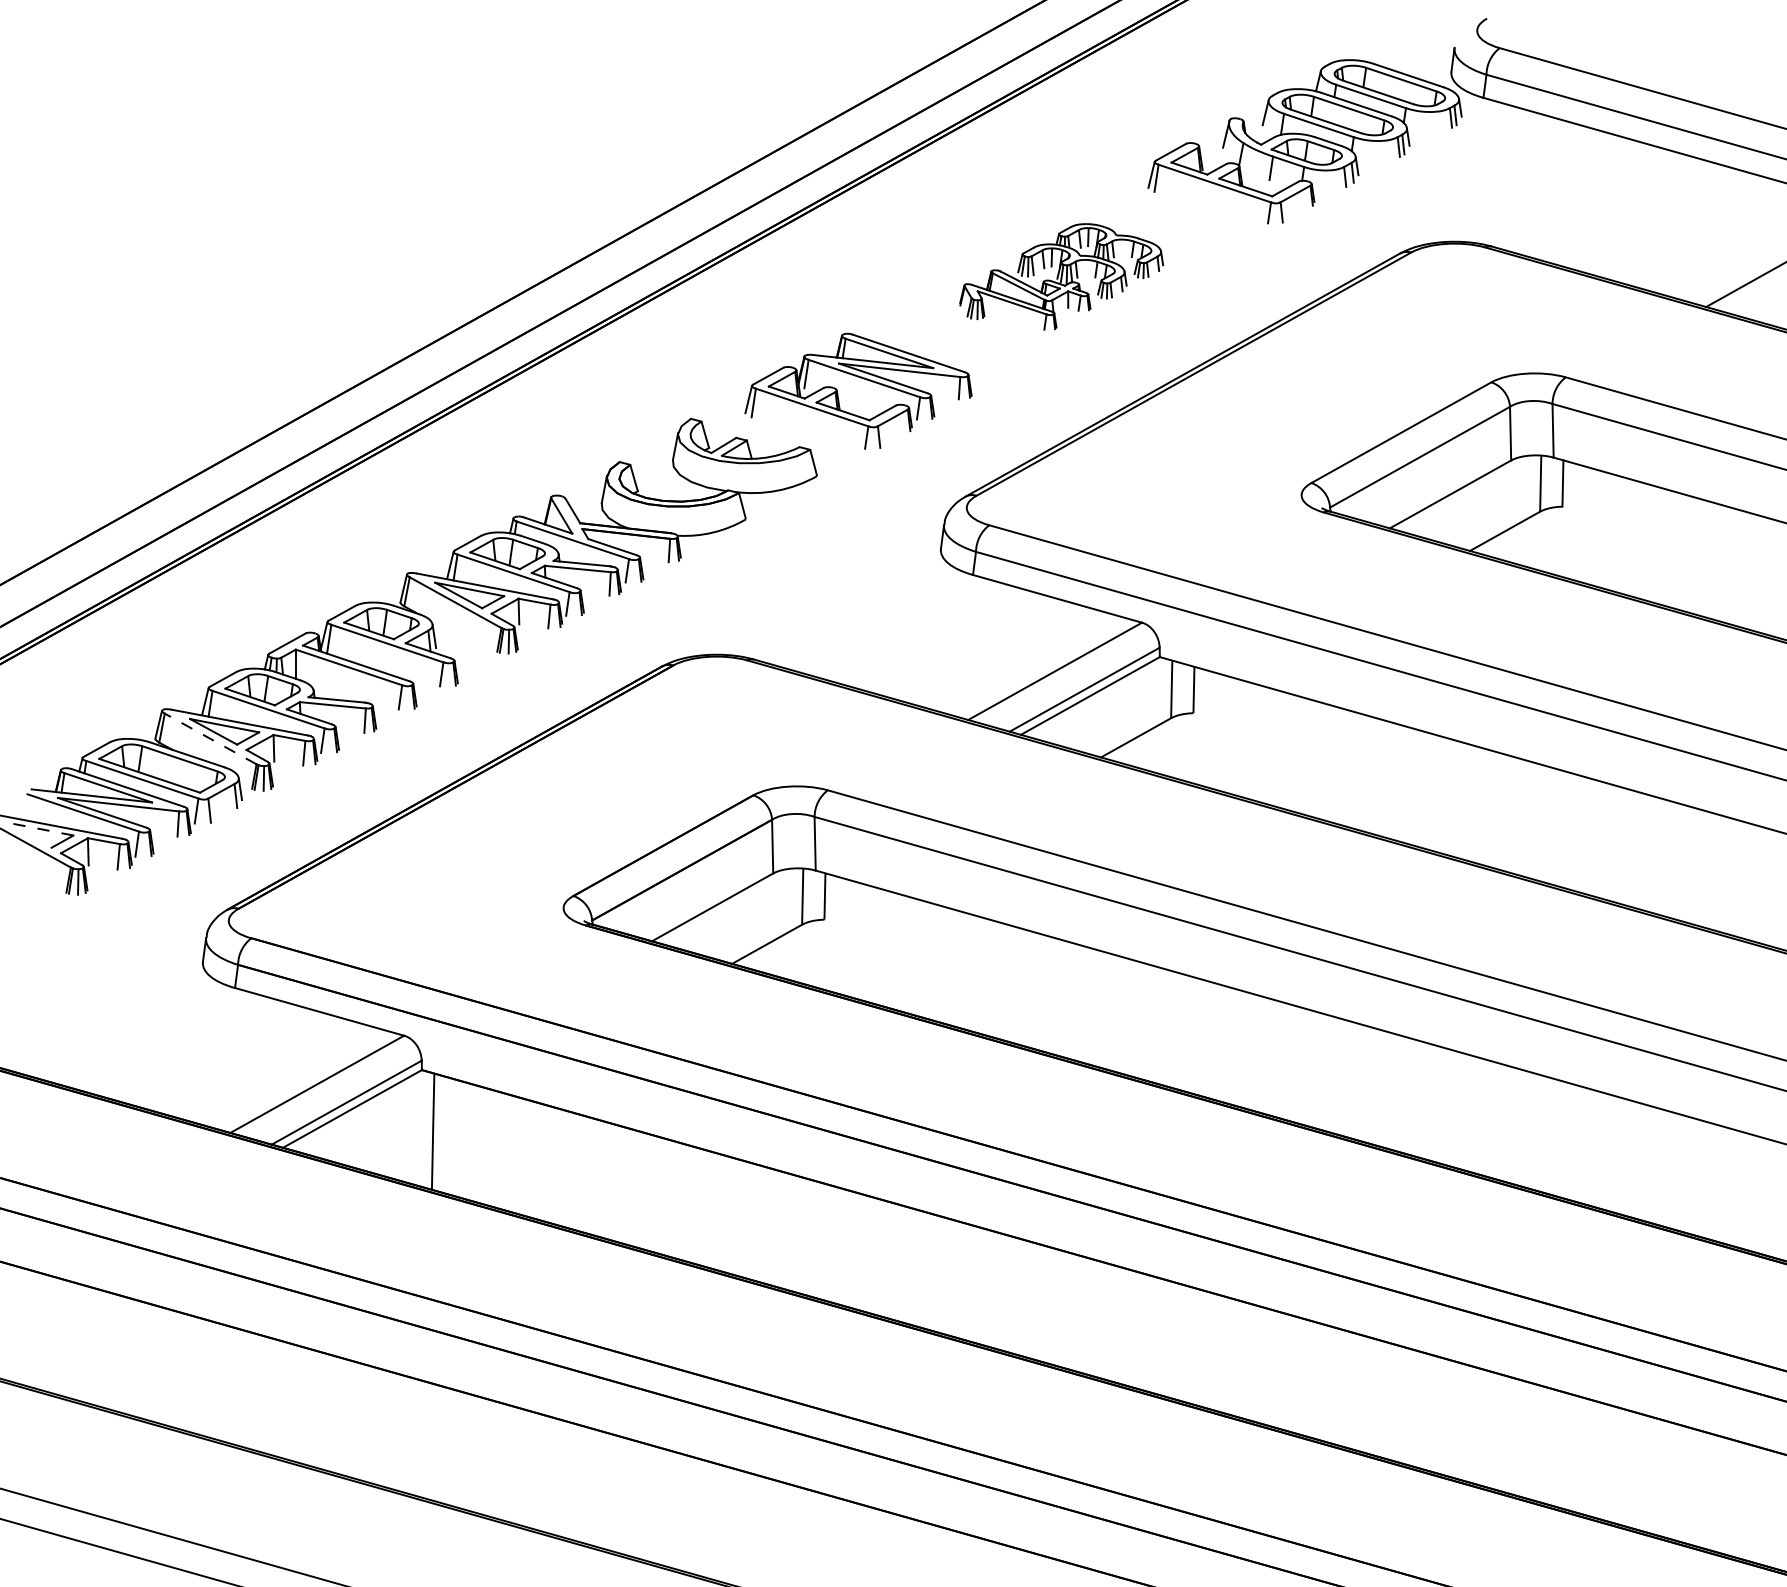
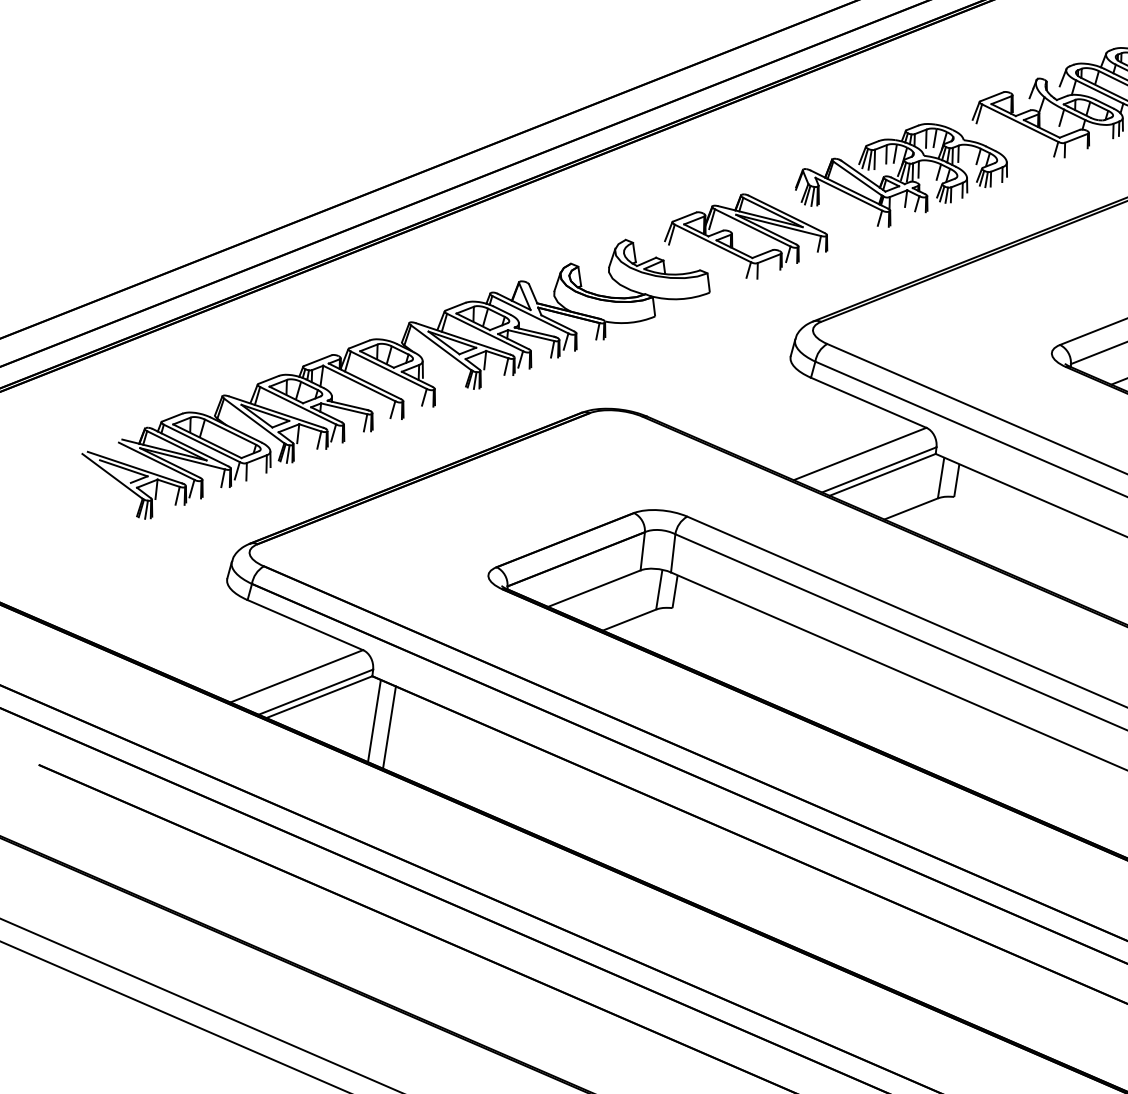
part: (1061, 276) -> (902, 174), size x1.43
line: (210, 738) -> (254, 420), dashed -> solid
line: (38, 828) -> (123, 467), dashed -> solid
line: (454, 1137) -> (389, 727), added

